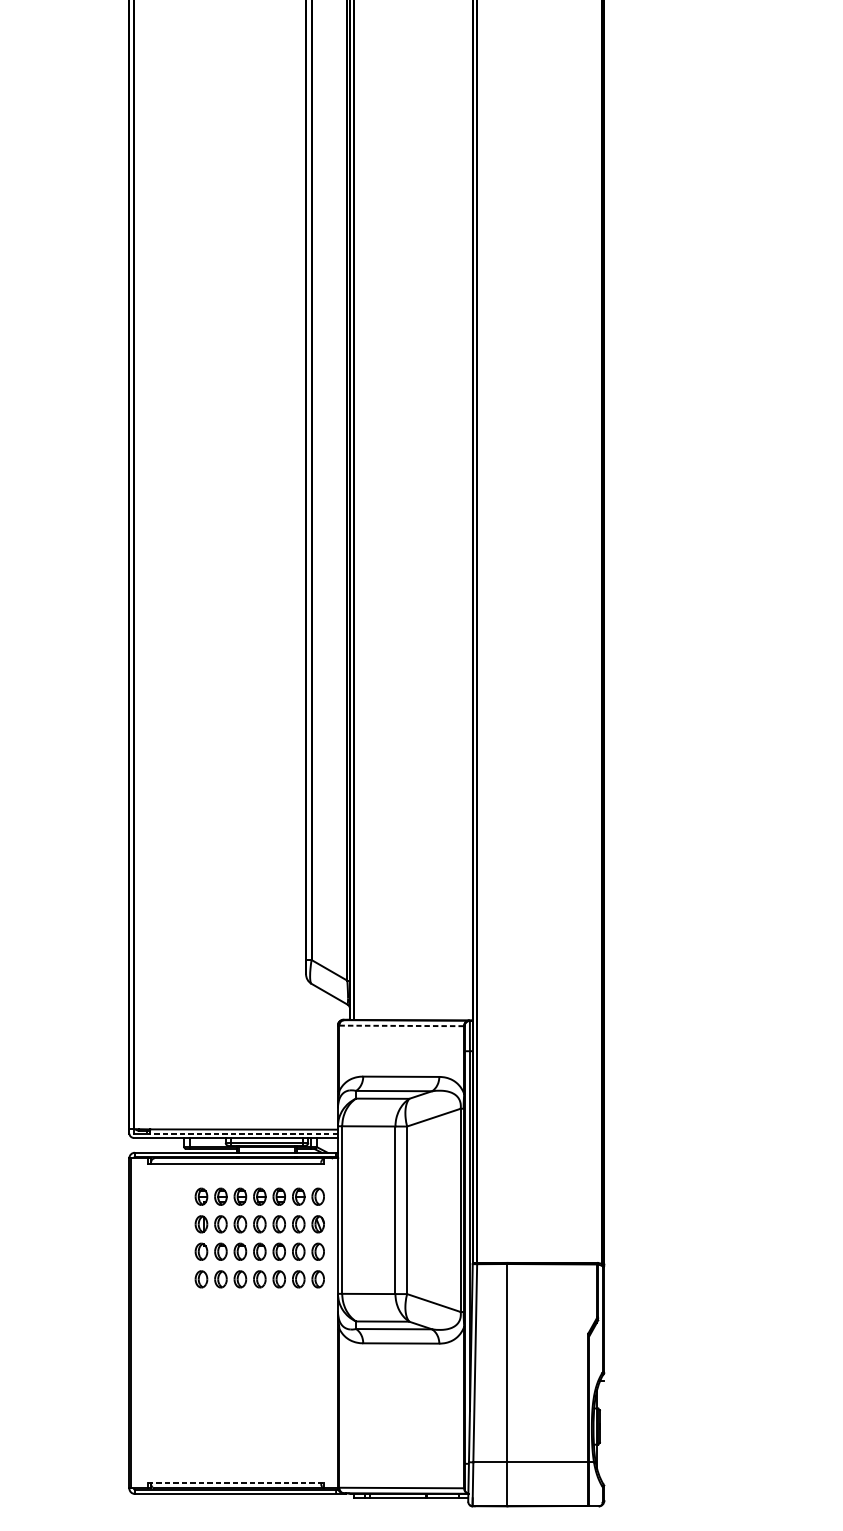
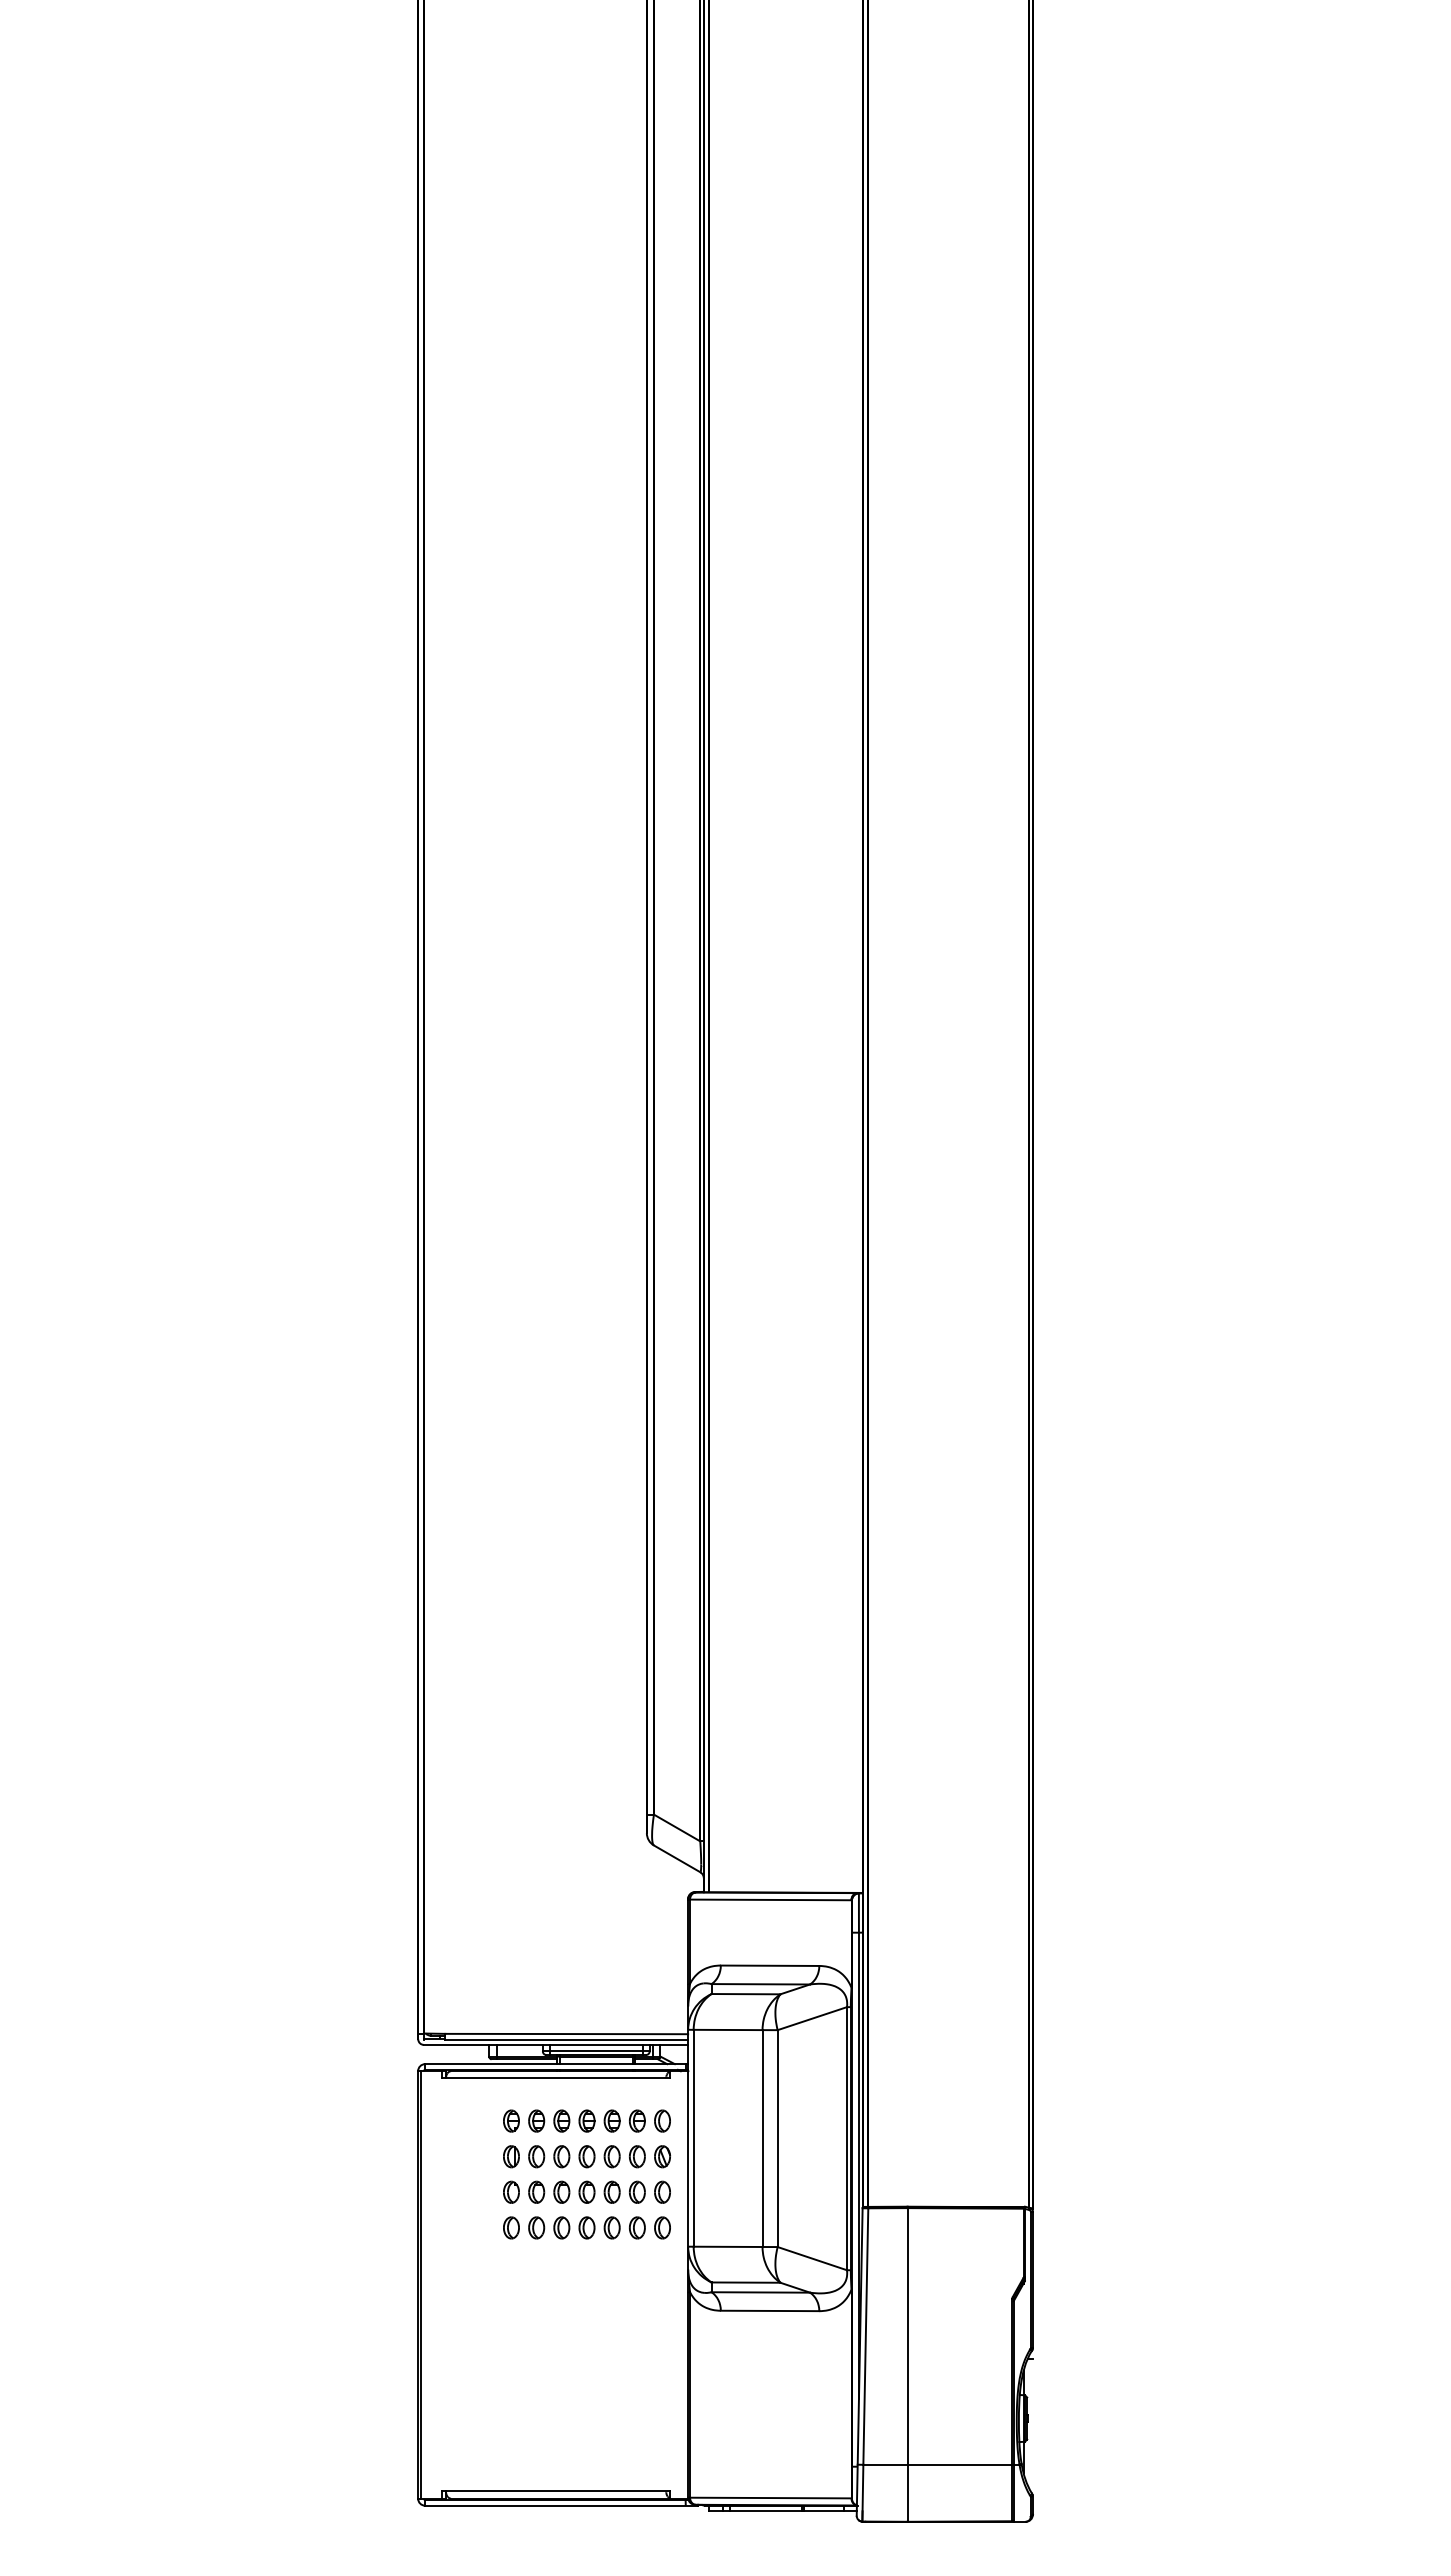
line: (401, 1025) -> (770, 1899), dashed -> solid
line: (243, 1133) -> (566, 2039), dashed -> solid
line: (236, 1482) -> (556, 2491), dashed -> solid

